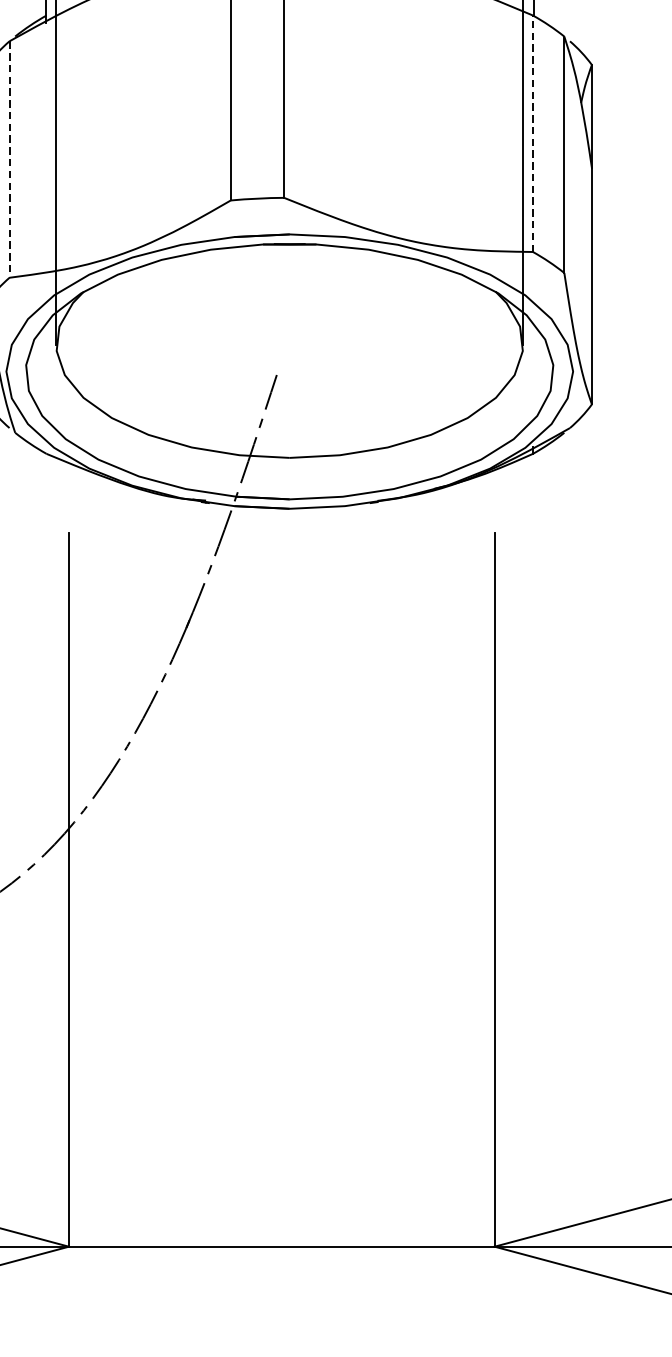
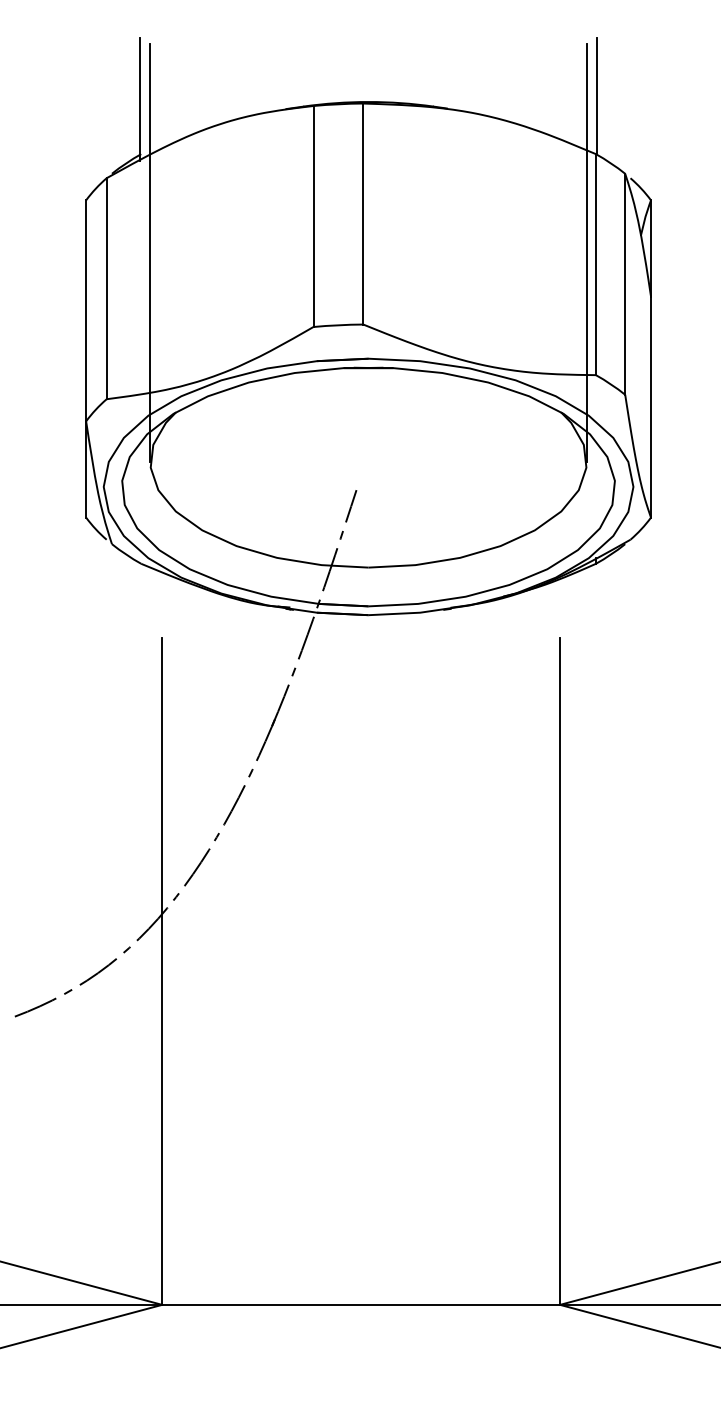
line: (532, 133) -> (595, 264), dashed -> solid
line: (9, 159) -> (106, 288), dashed -> solid

